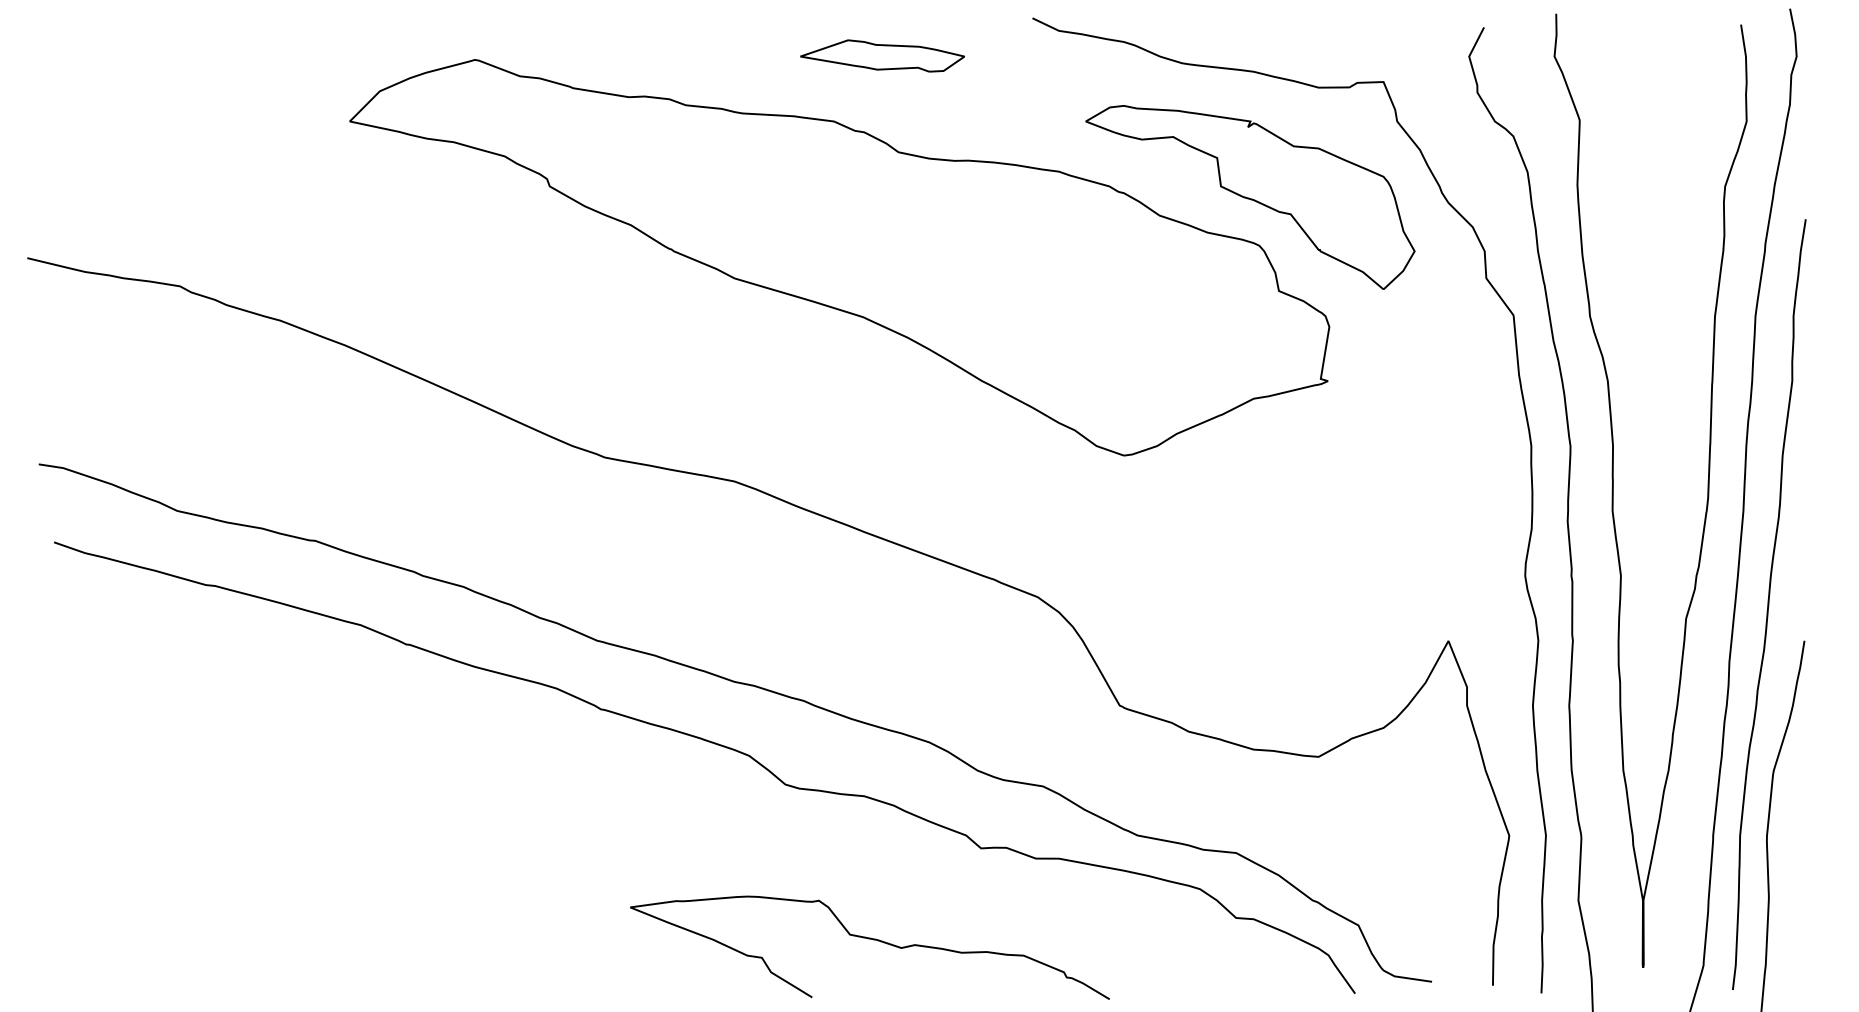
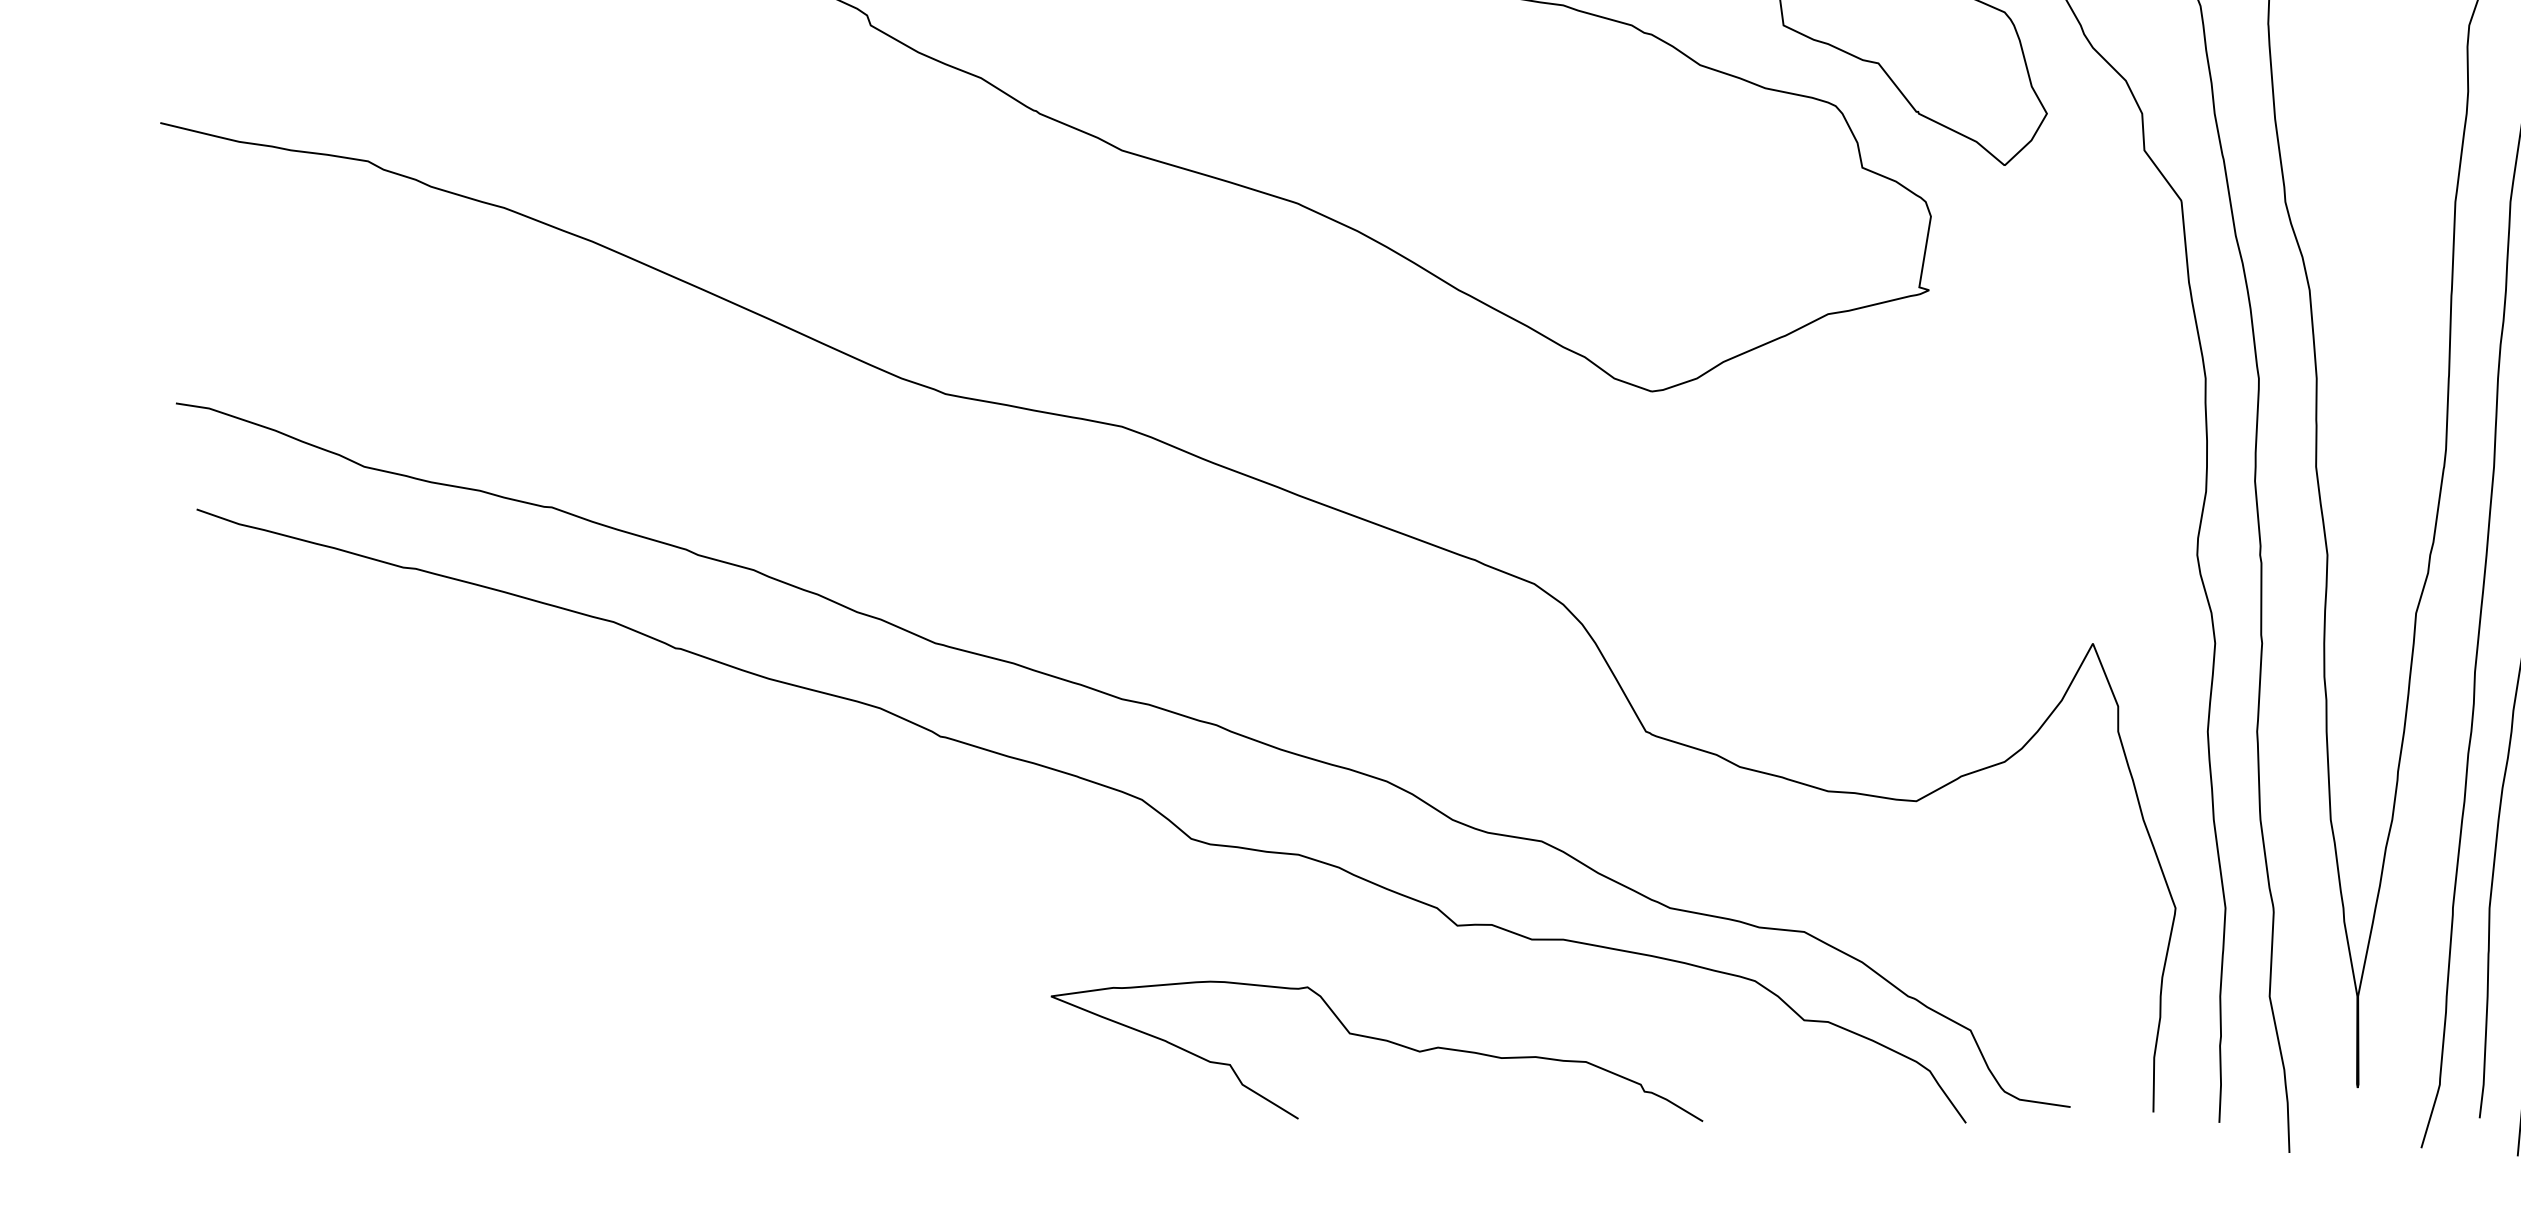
curve: (869, 939) -> (1376, 1040), moved

